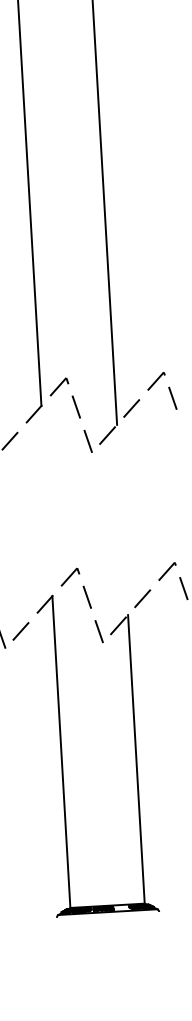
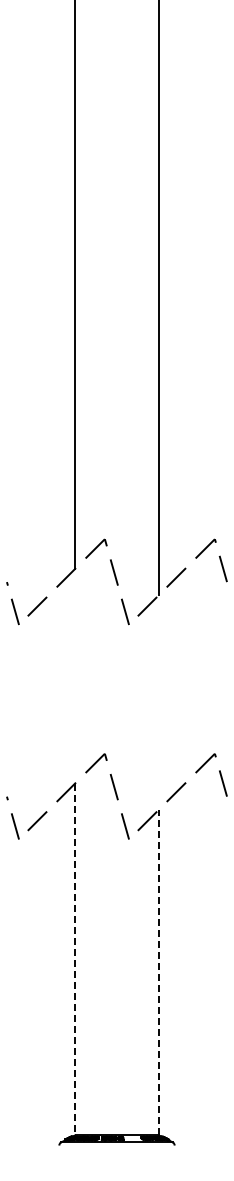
line: (61, 752) -> (75, 959), solid -> dashed
line: (136, 759) -> (158, 972), solid -> dashed

